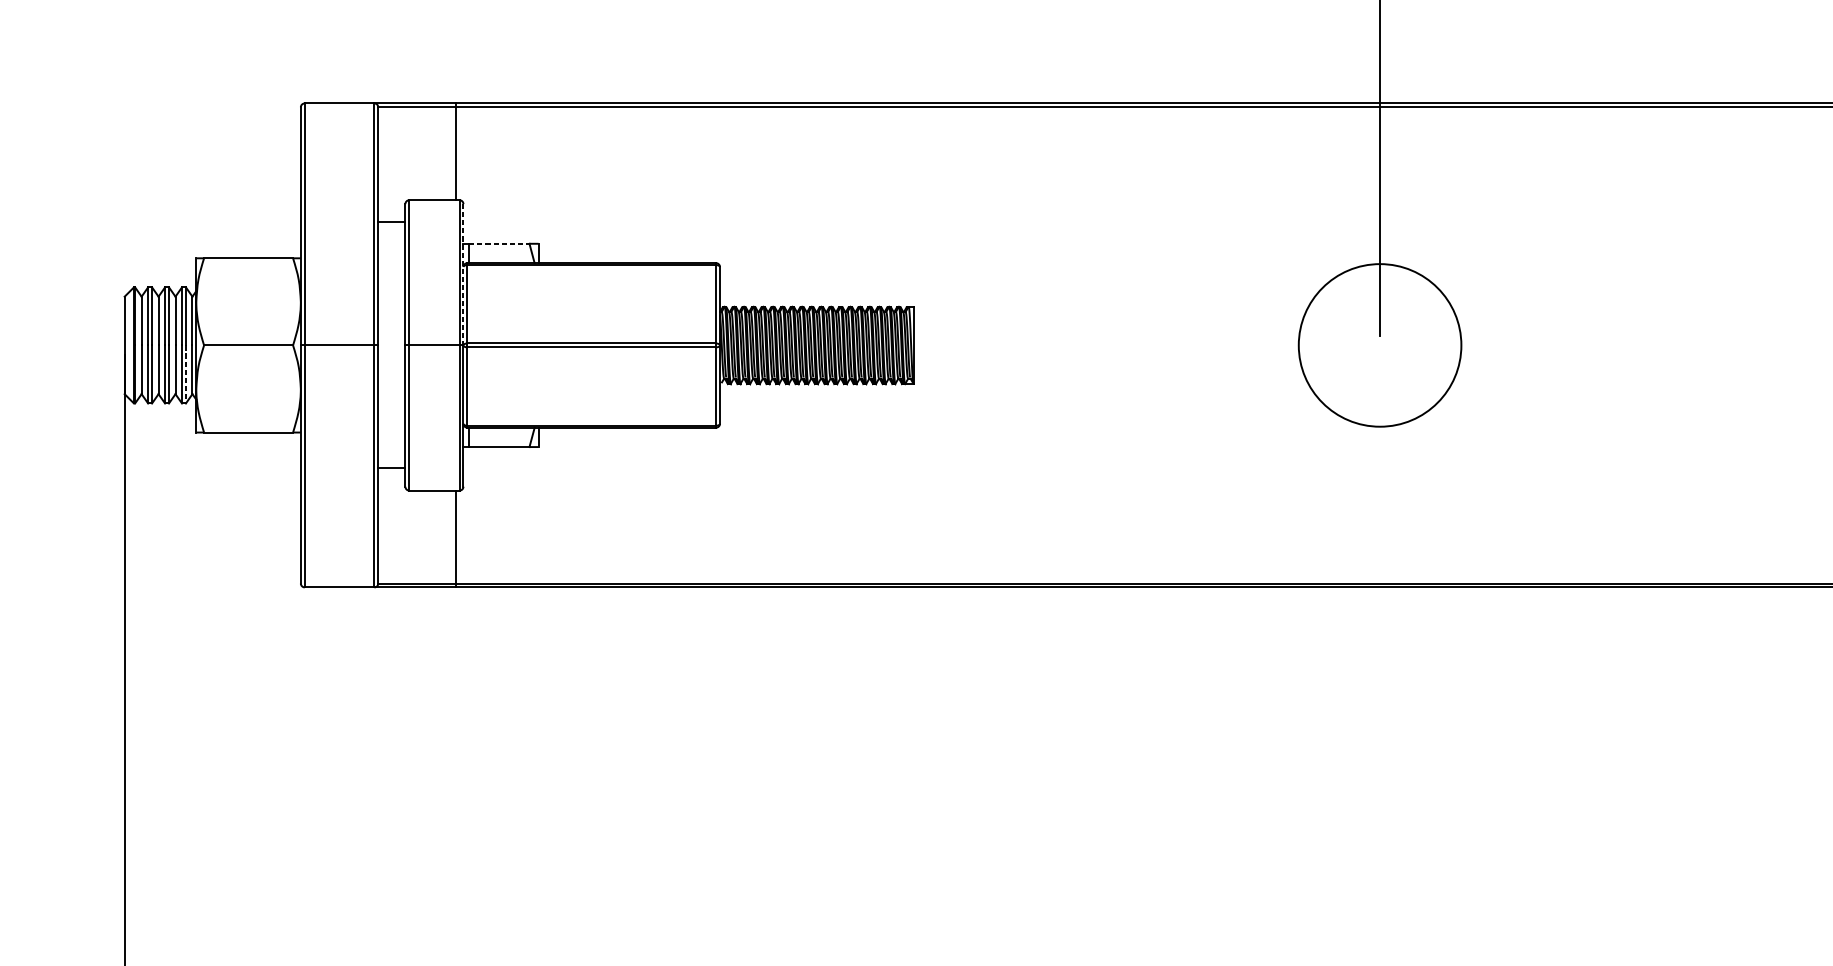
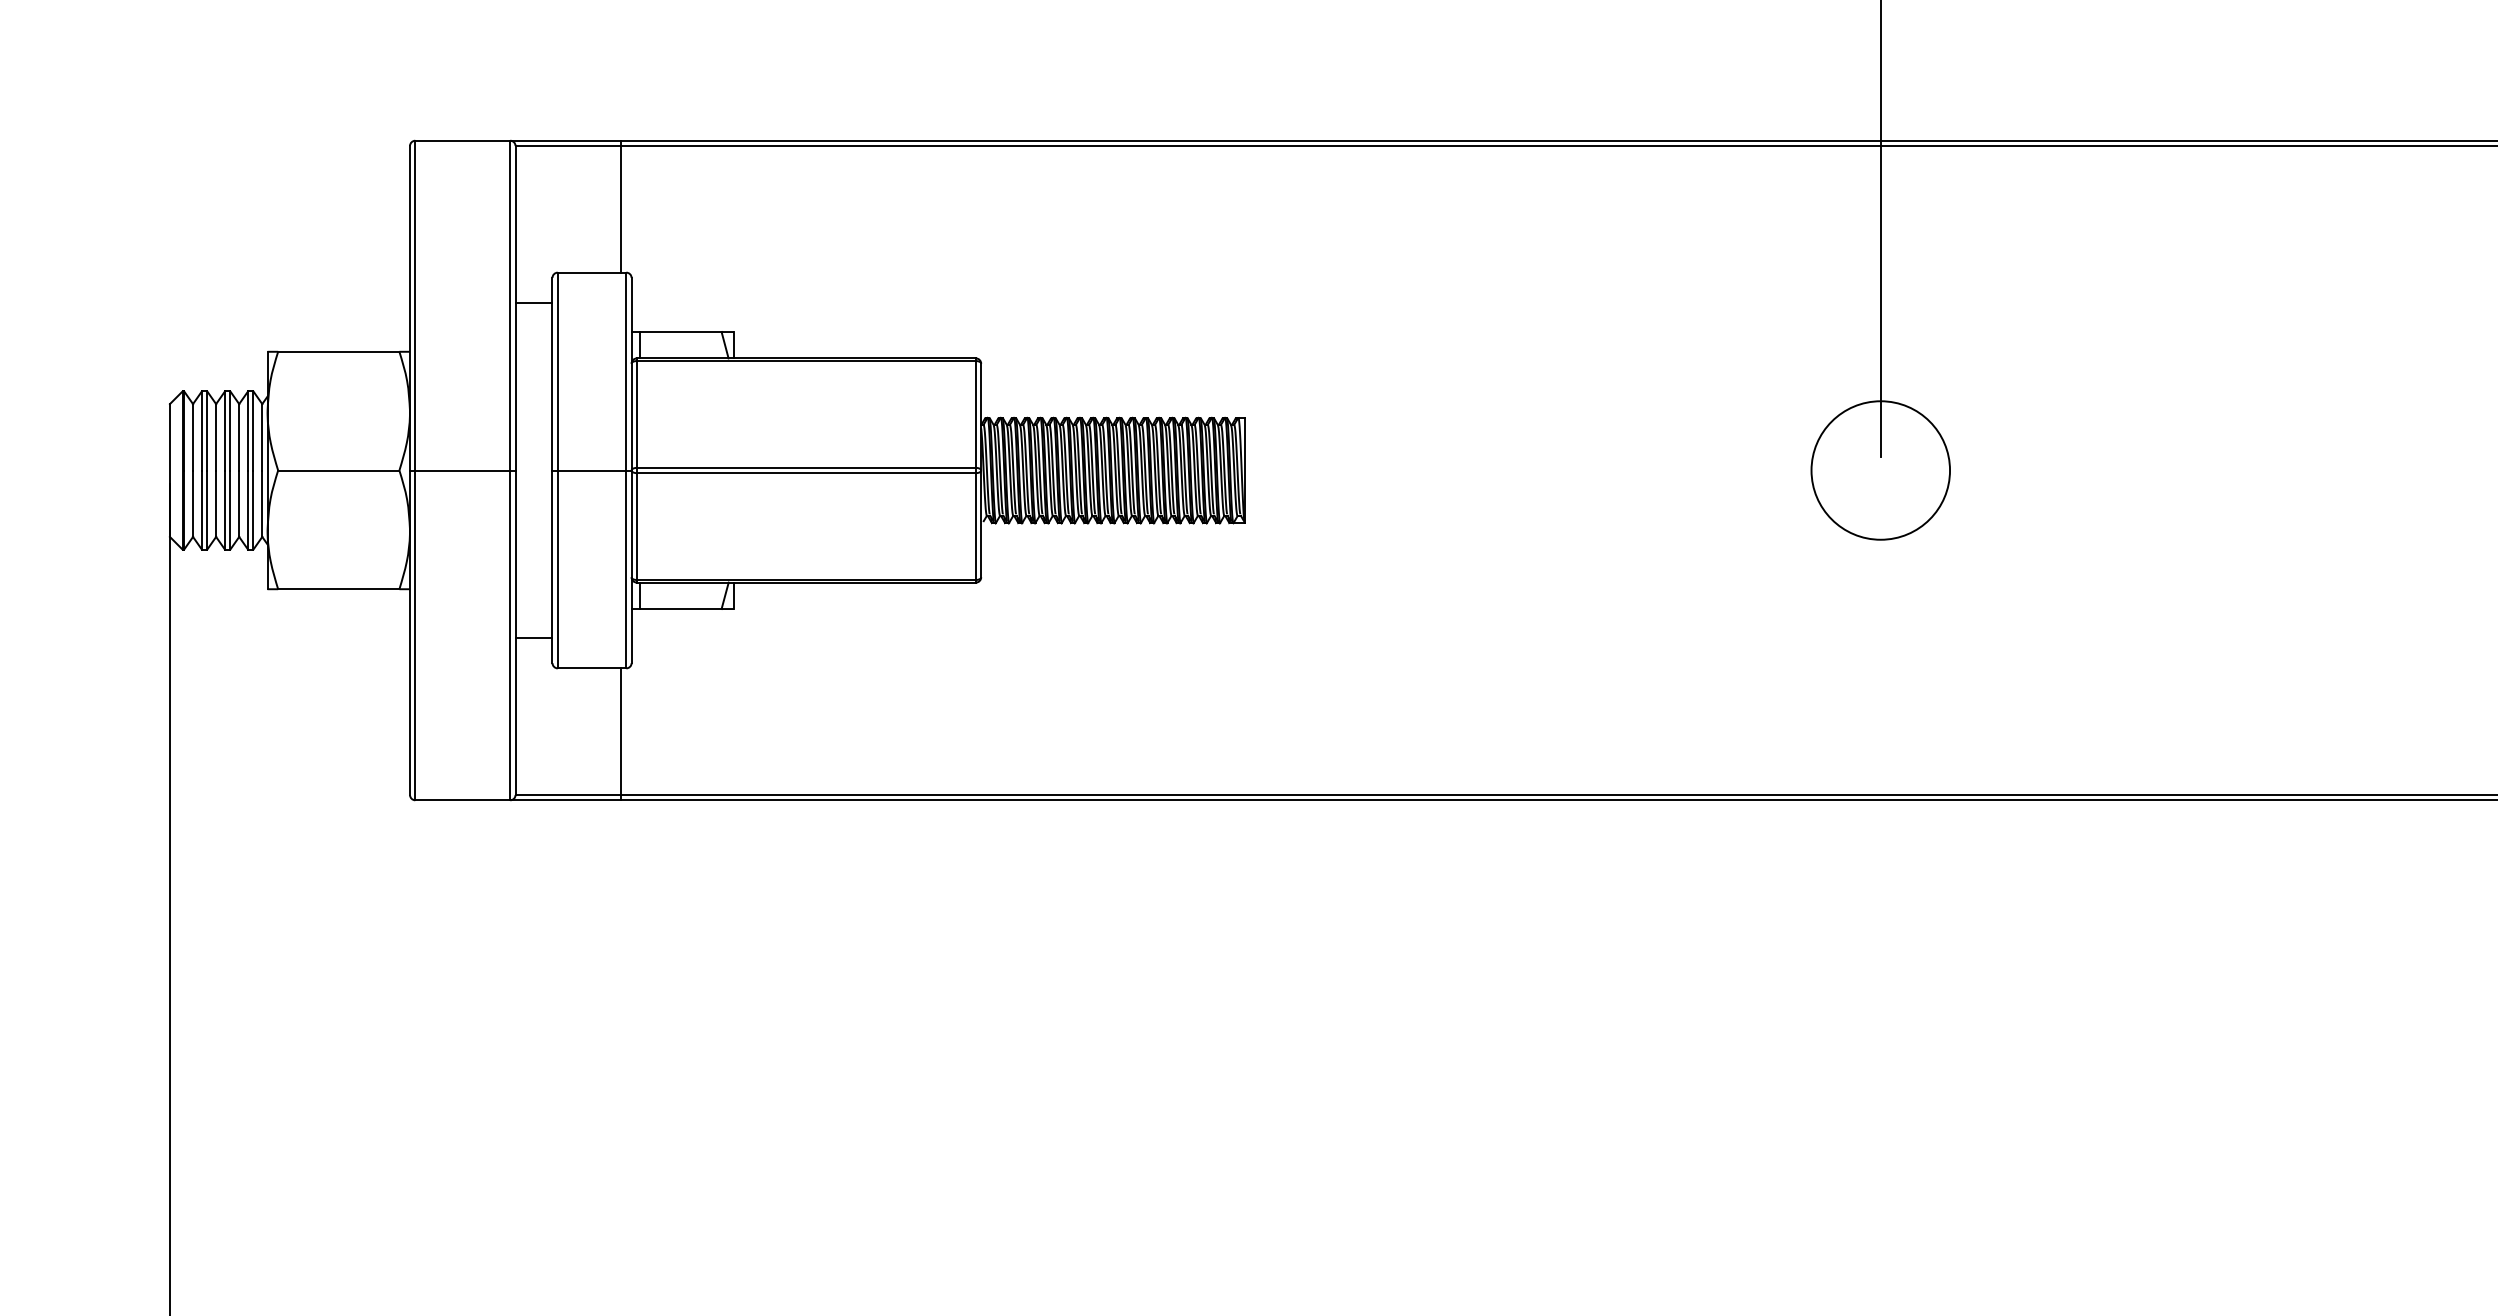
line: (500, 244) -> (681, 332), dashed -> solid
line: (463, 274) -> (631, 374), dashed -> solid
circle: (1379, 345) -> (1880, 470), size x0.62
line: (186, 374) -> (253, 510), dashed -> solid

